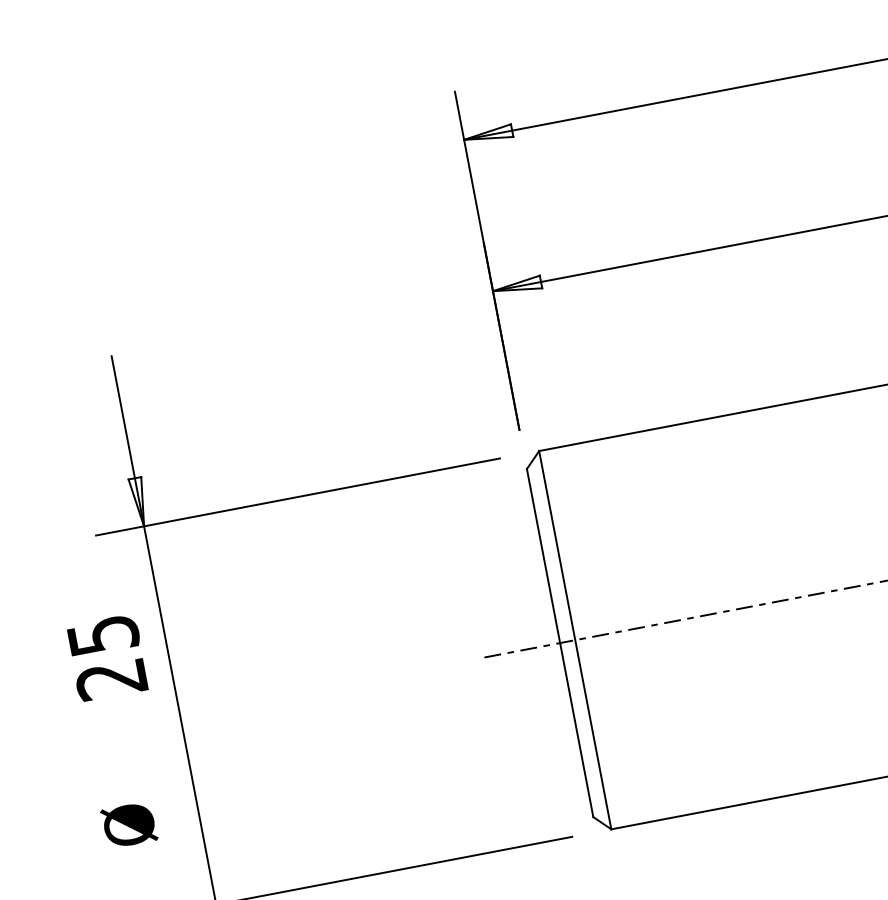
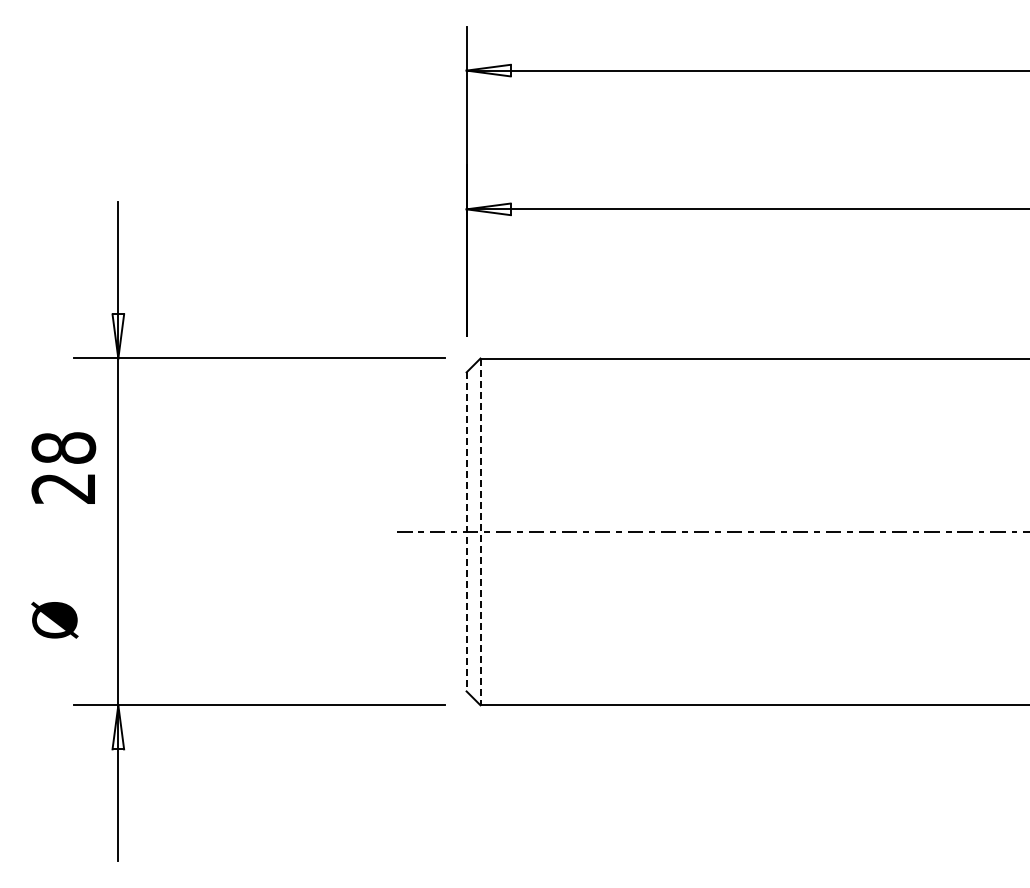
text: (102, 634) -> (63, 447), 25 -> 28
line: (575, 640) -> (480, 532), solid -> dashed
line: (559, 642) -> (466, 531), solid -> dashed

